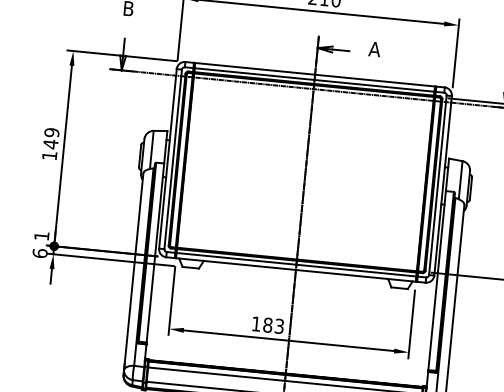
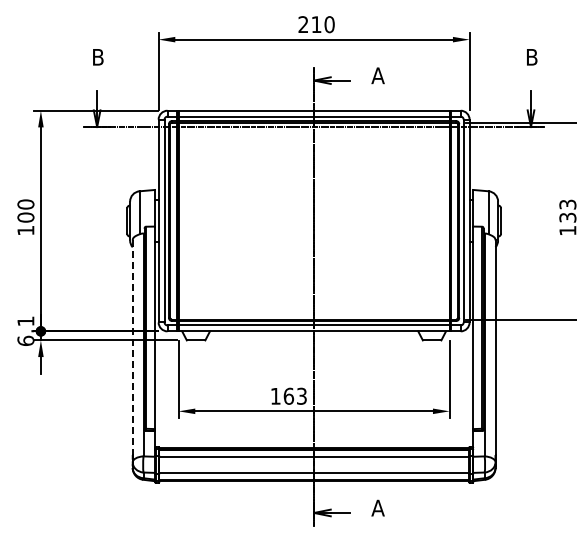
text: (50, 138) -> (25, 211), 149 -> 100
line: (133, 269) -> (132, 348), solid -> dashed
text: (267, 324) -> (288, 395), 183 -> 163

